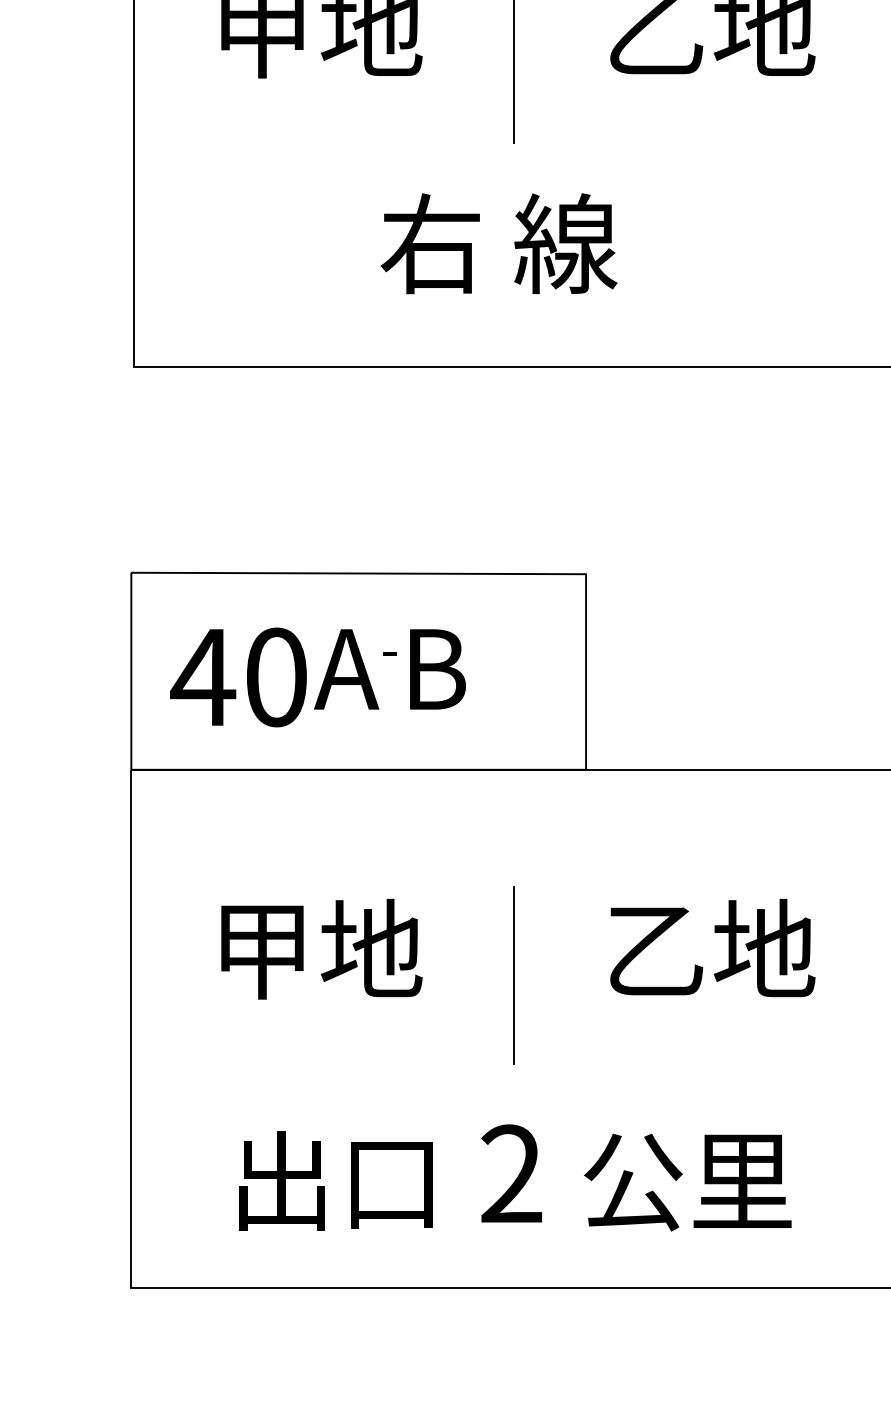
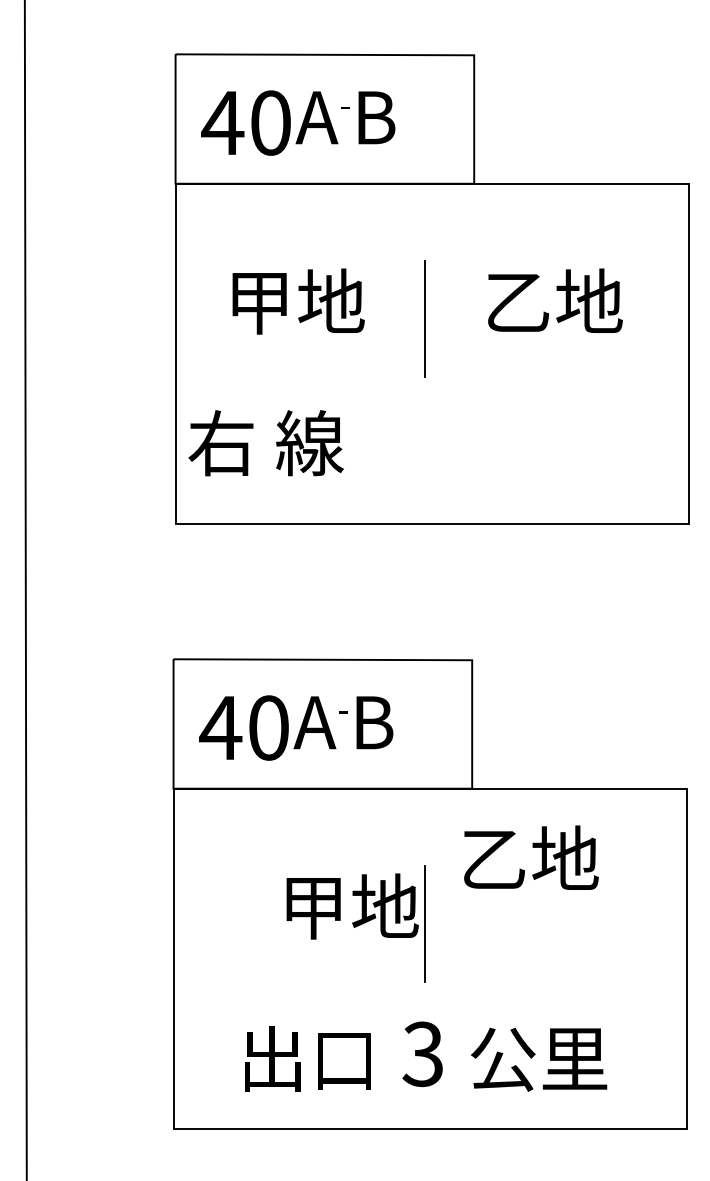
text: (498, 244) -> (265, 443), moved
text: (712, 947) -> (531, 857), moved
text: (321, 949) -> (352, 906), moved
text: (510, 1174) -> (422, 1054), 2 -> 3

